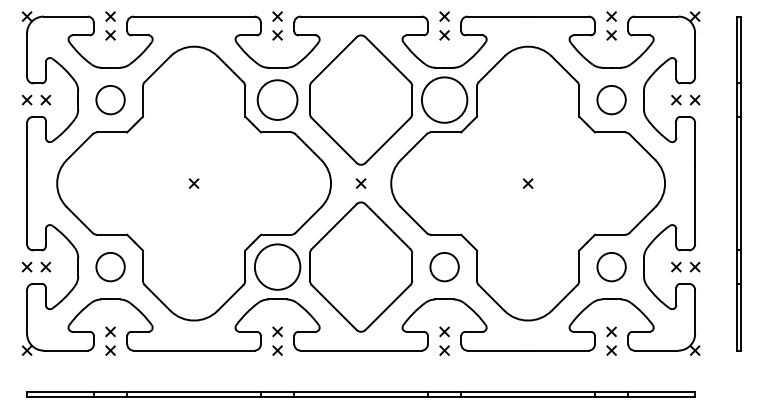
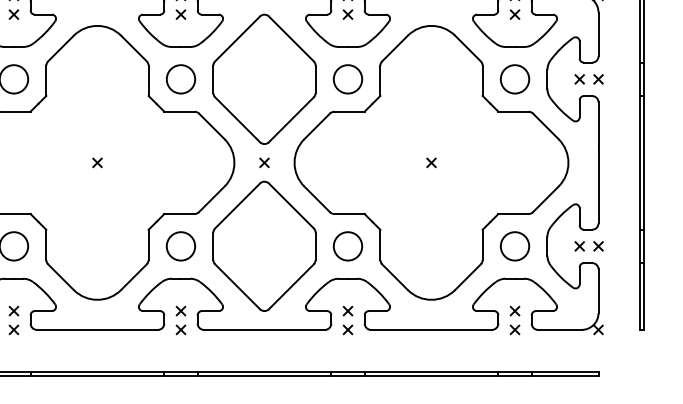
circle: (277, 99) -> (180, 78), size x0.71
circle: (444, 99) -> (347, 78), size x0.62
circle: (277, 266) -> (180, 245), size x0.62

